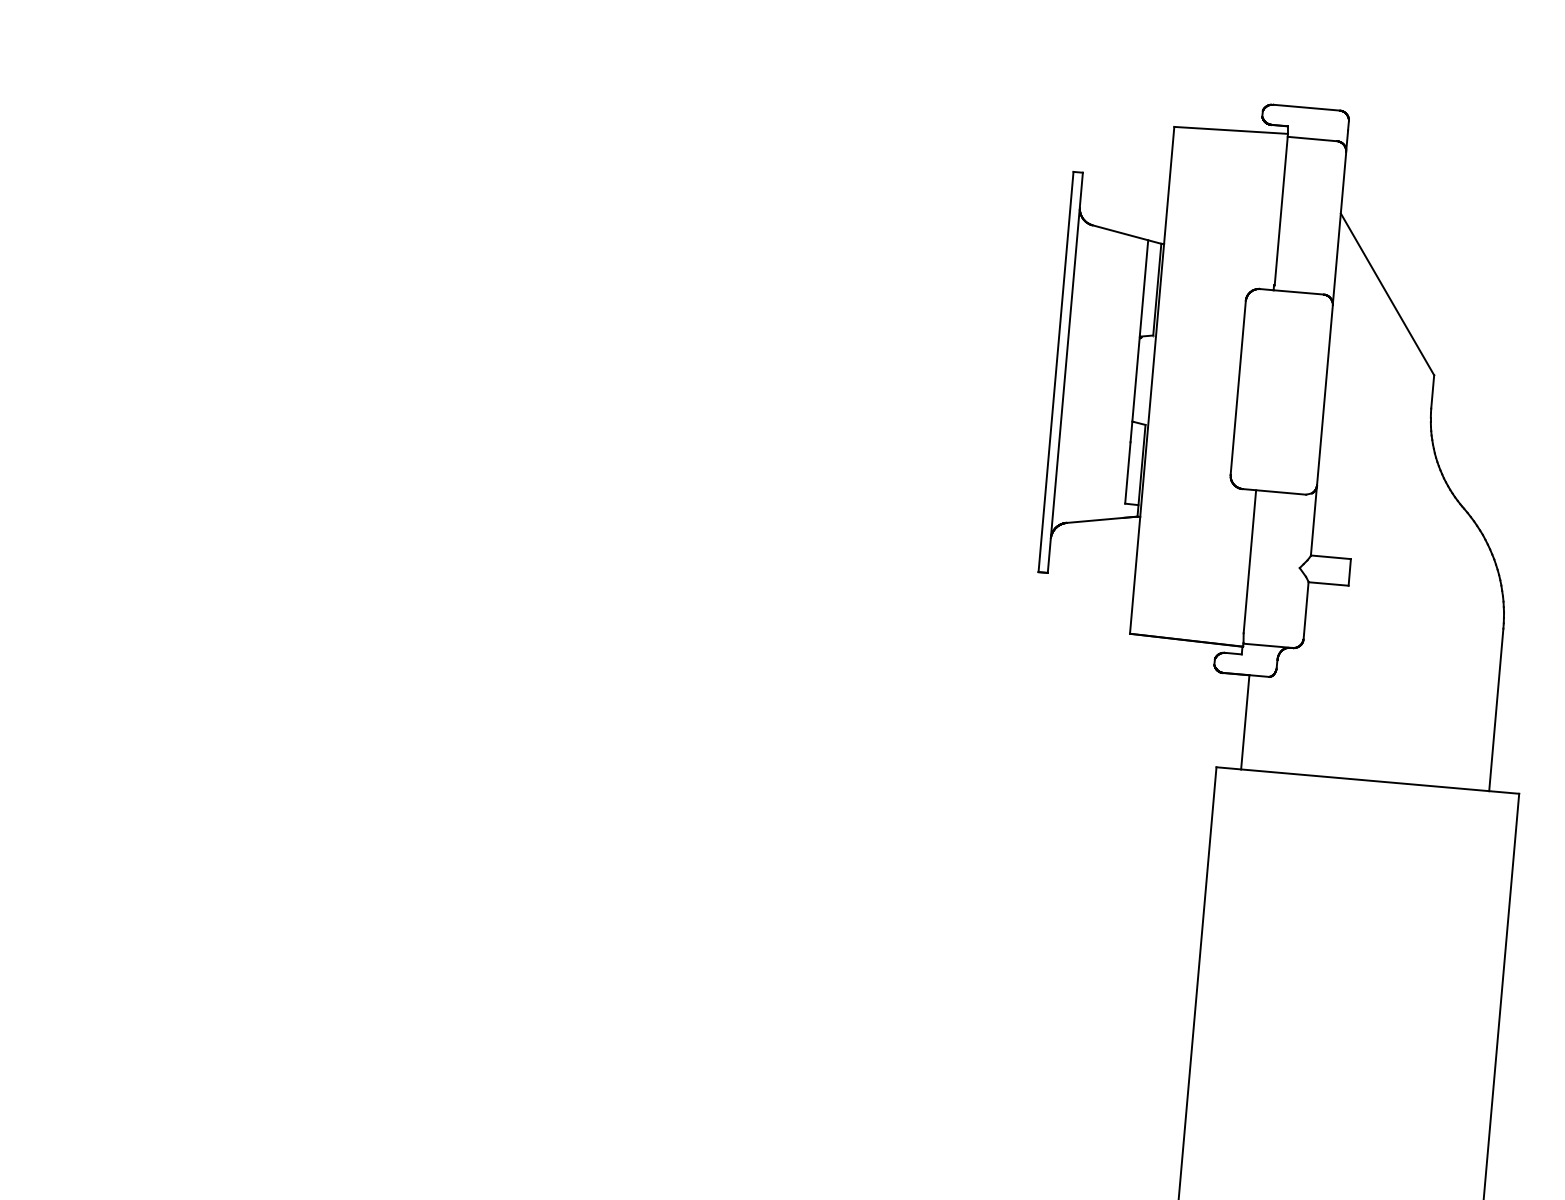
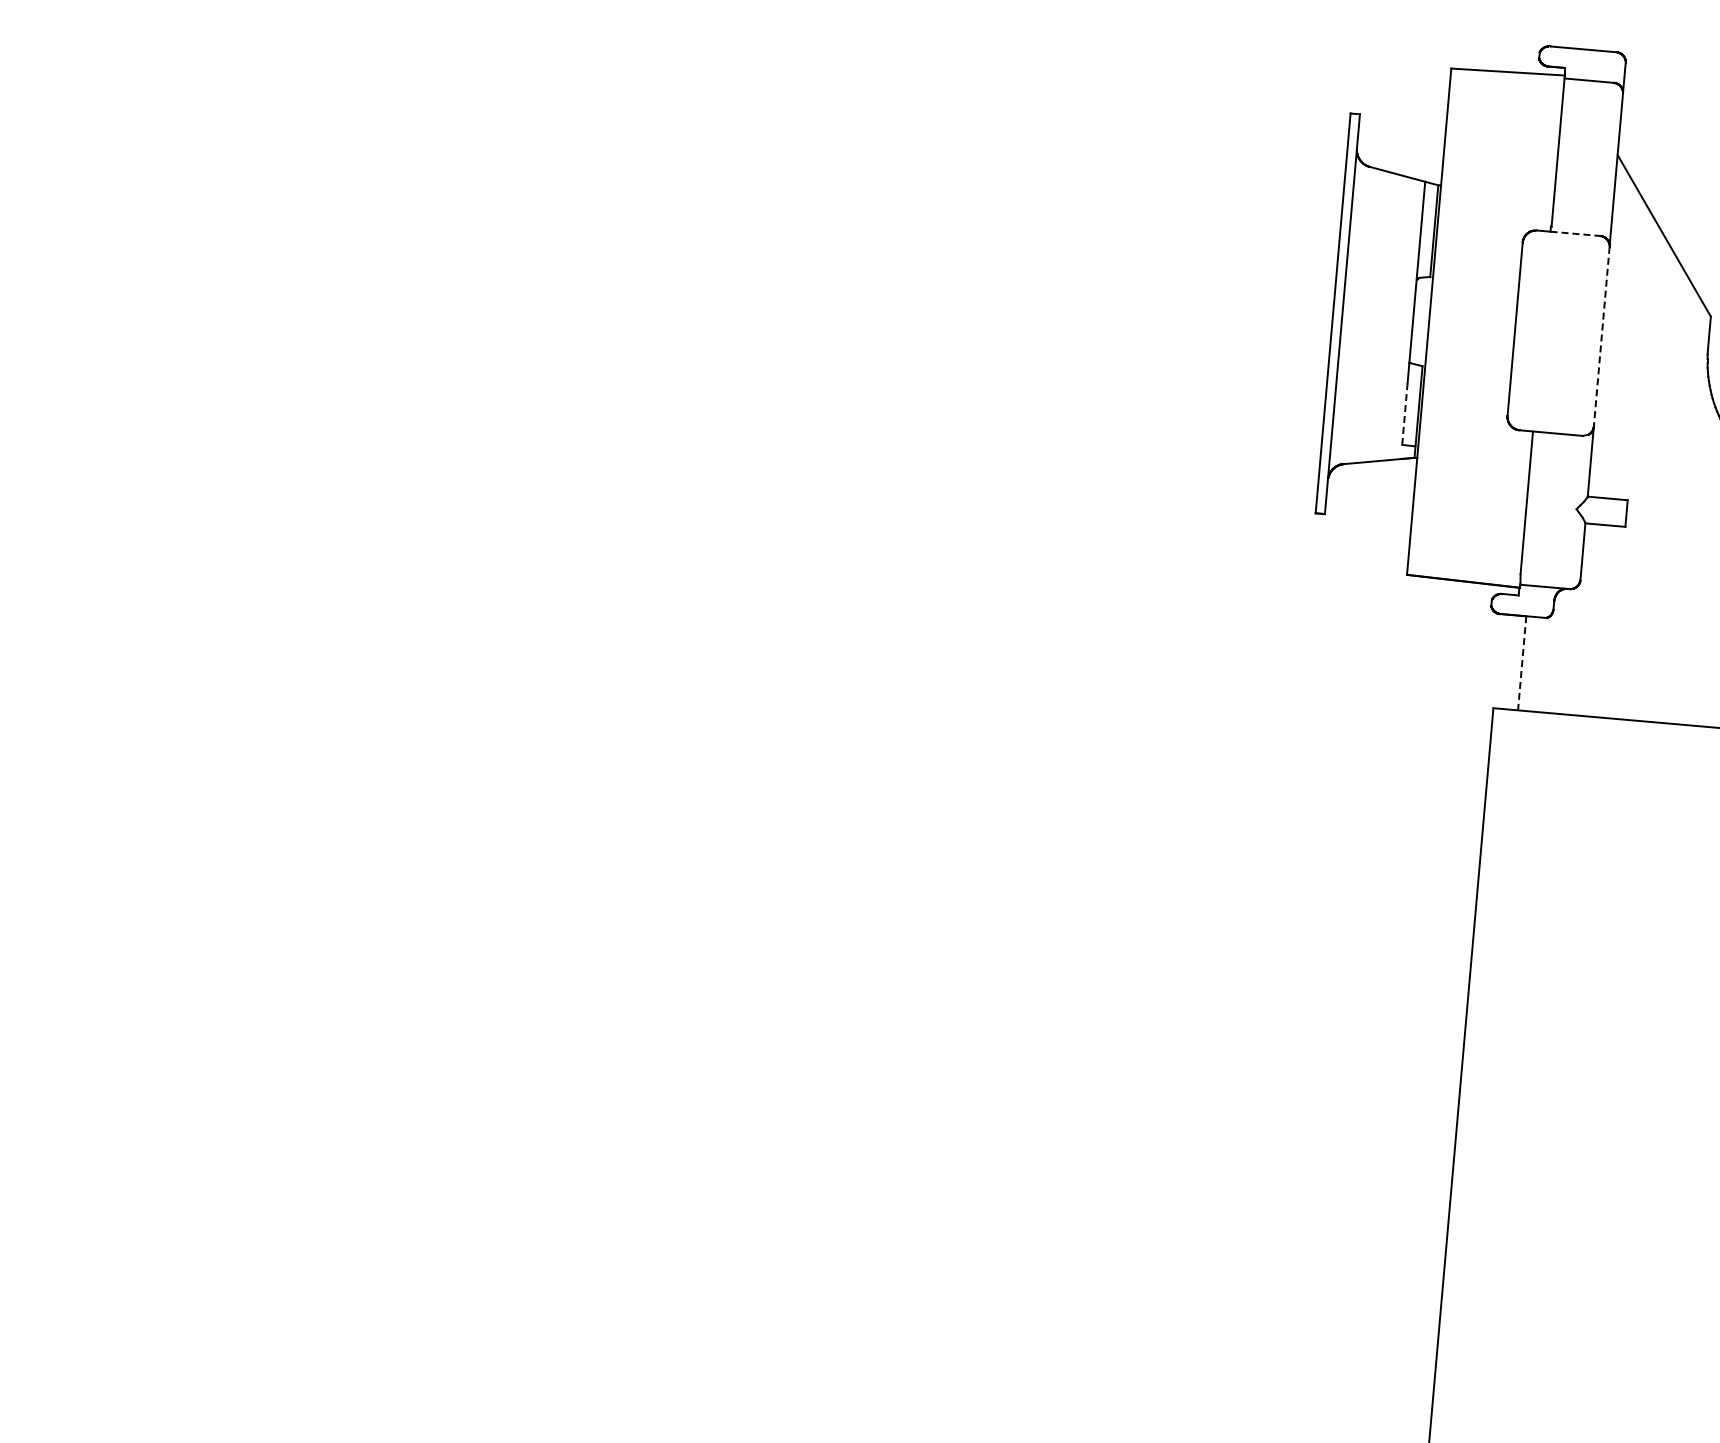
line: (1299, 292) -> (1576, 233), solid -> dashed
line: (1324, 396) -> (1601, 337), solid -> dashed
line: (1127, 473) -> (1404, 414), solid -> dashed
line: (1245, 722) -> (1522, 663), solid -> dashed

